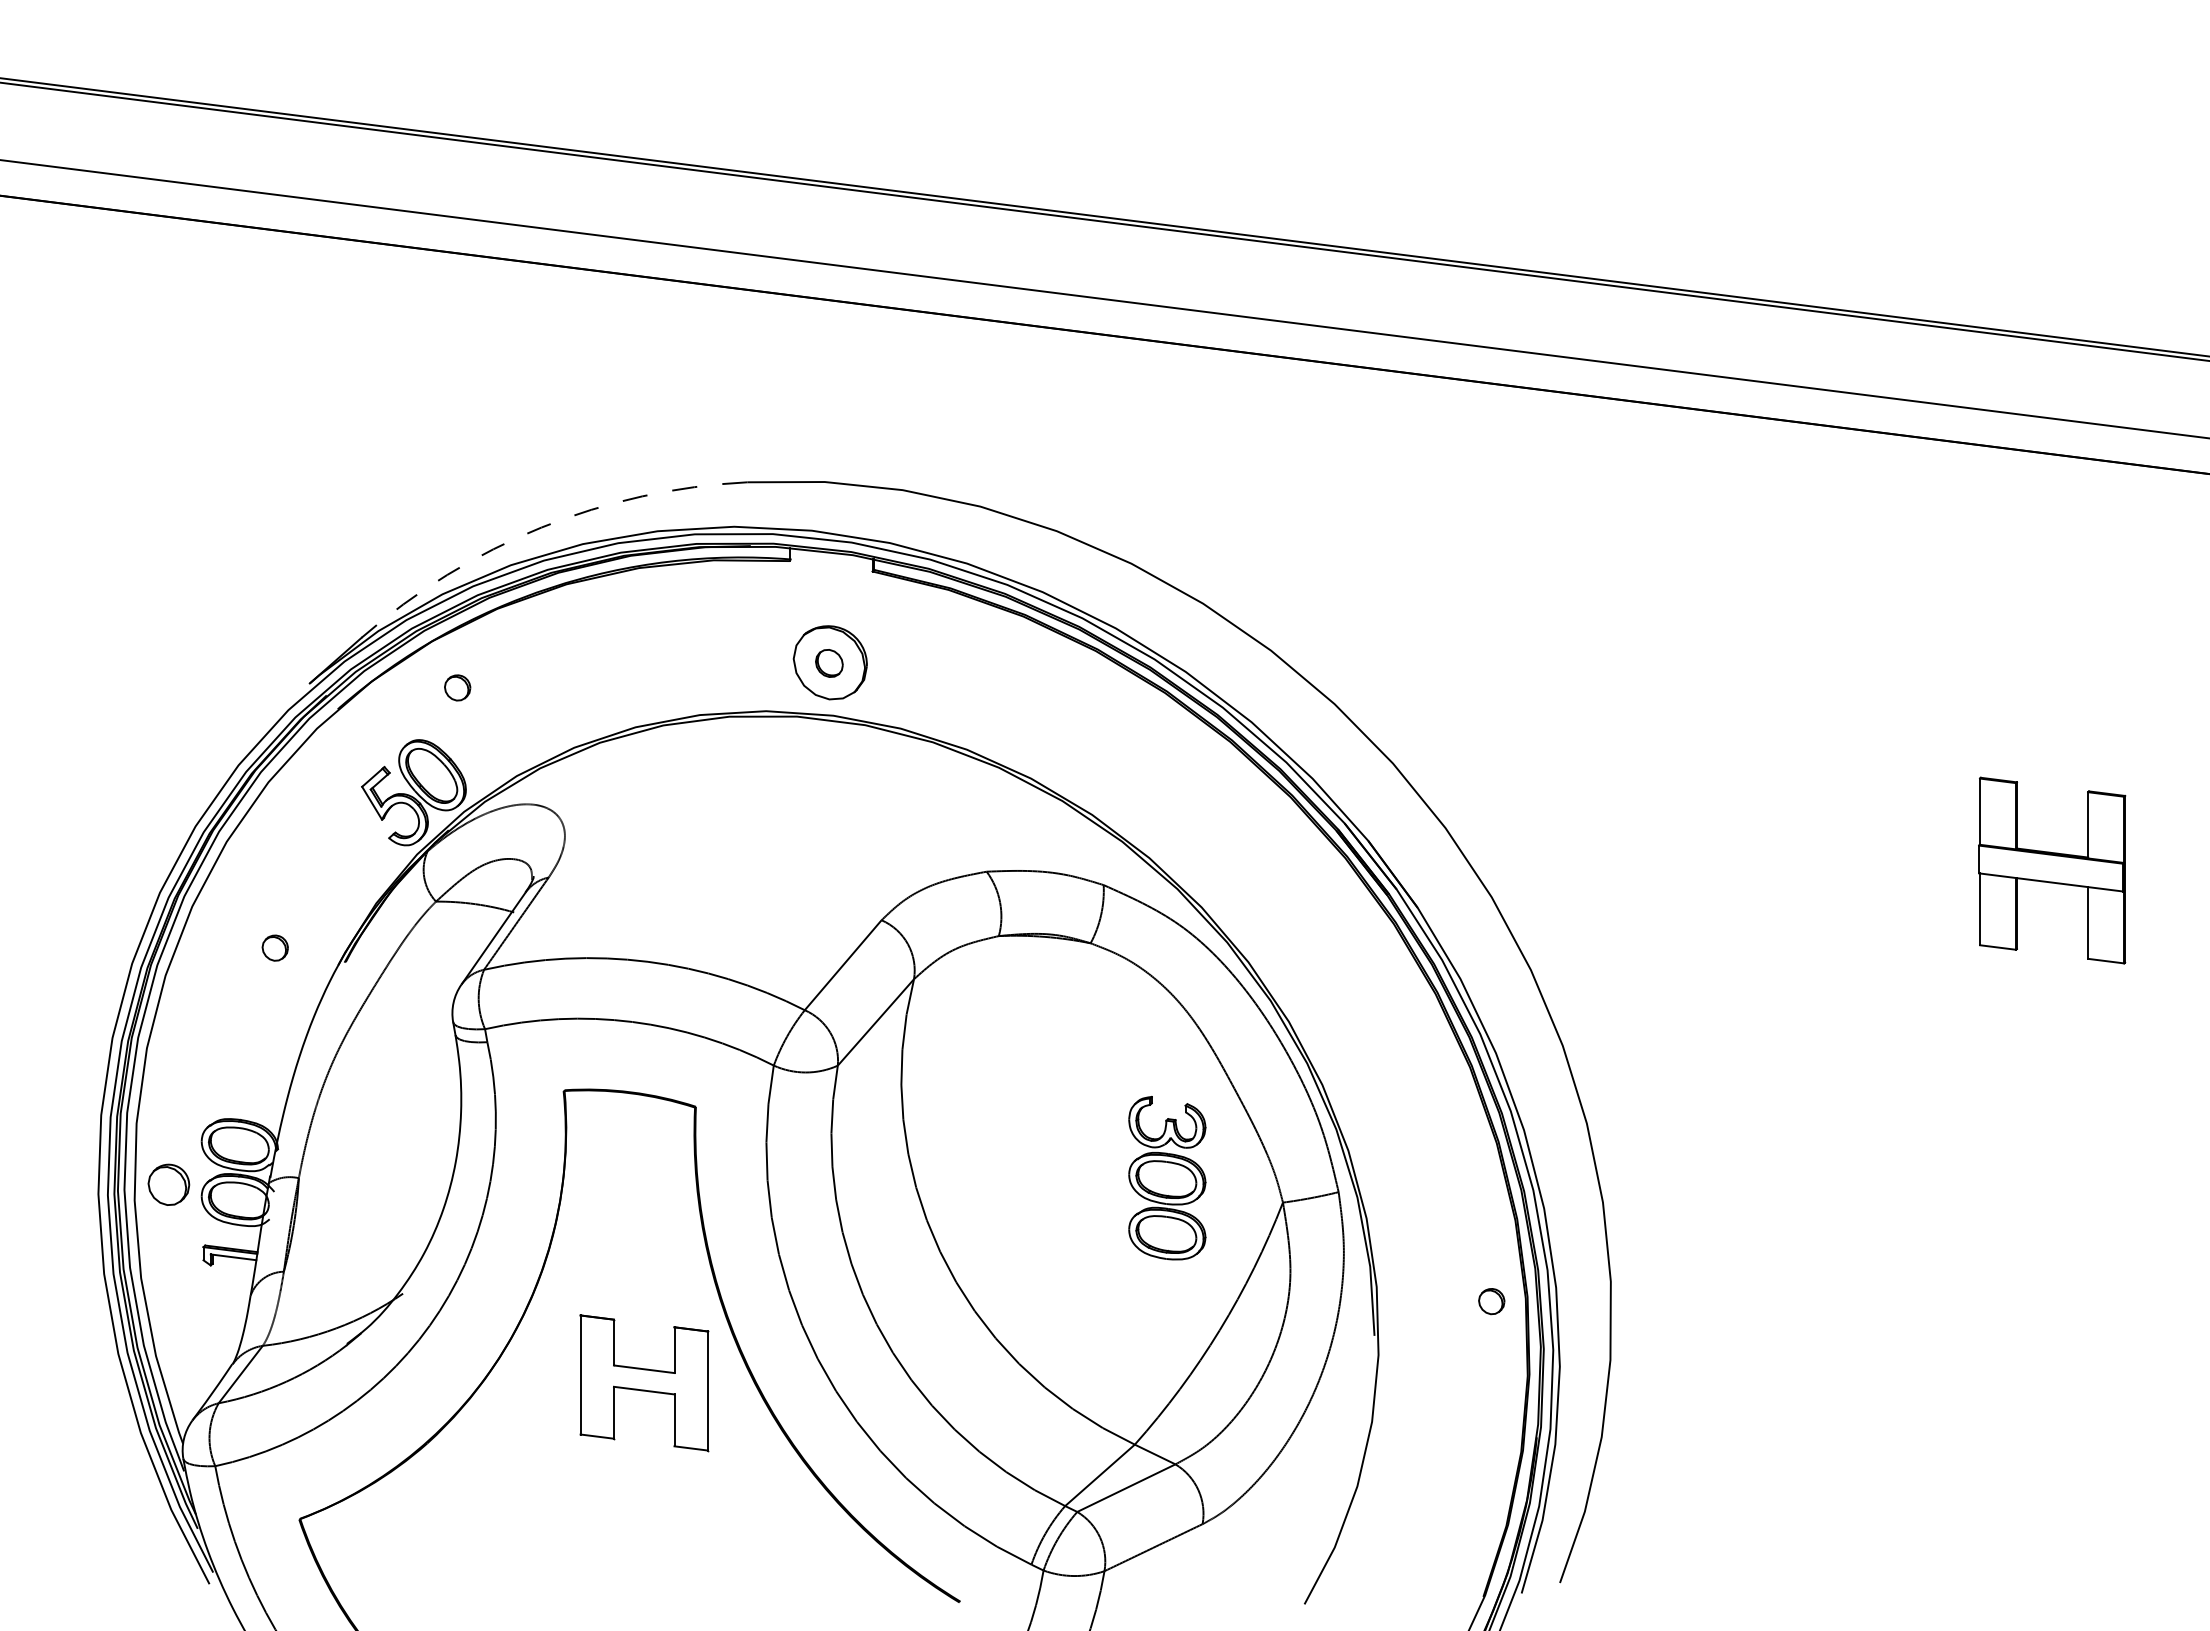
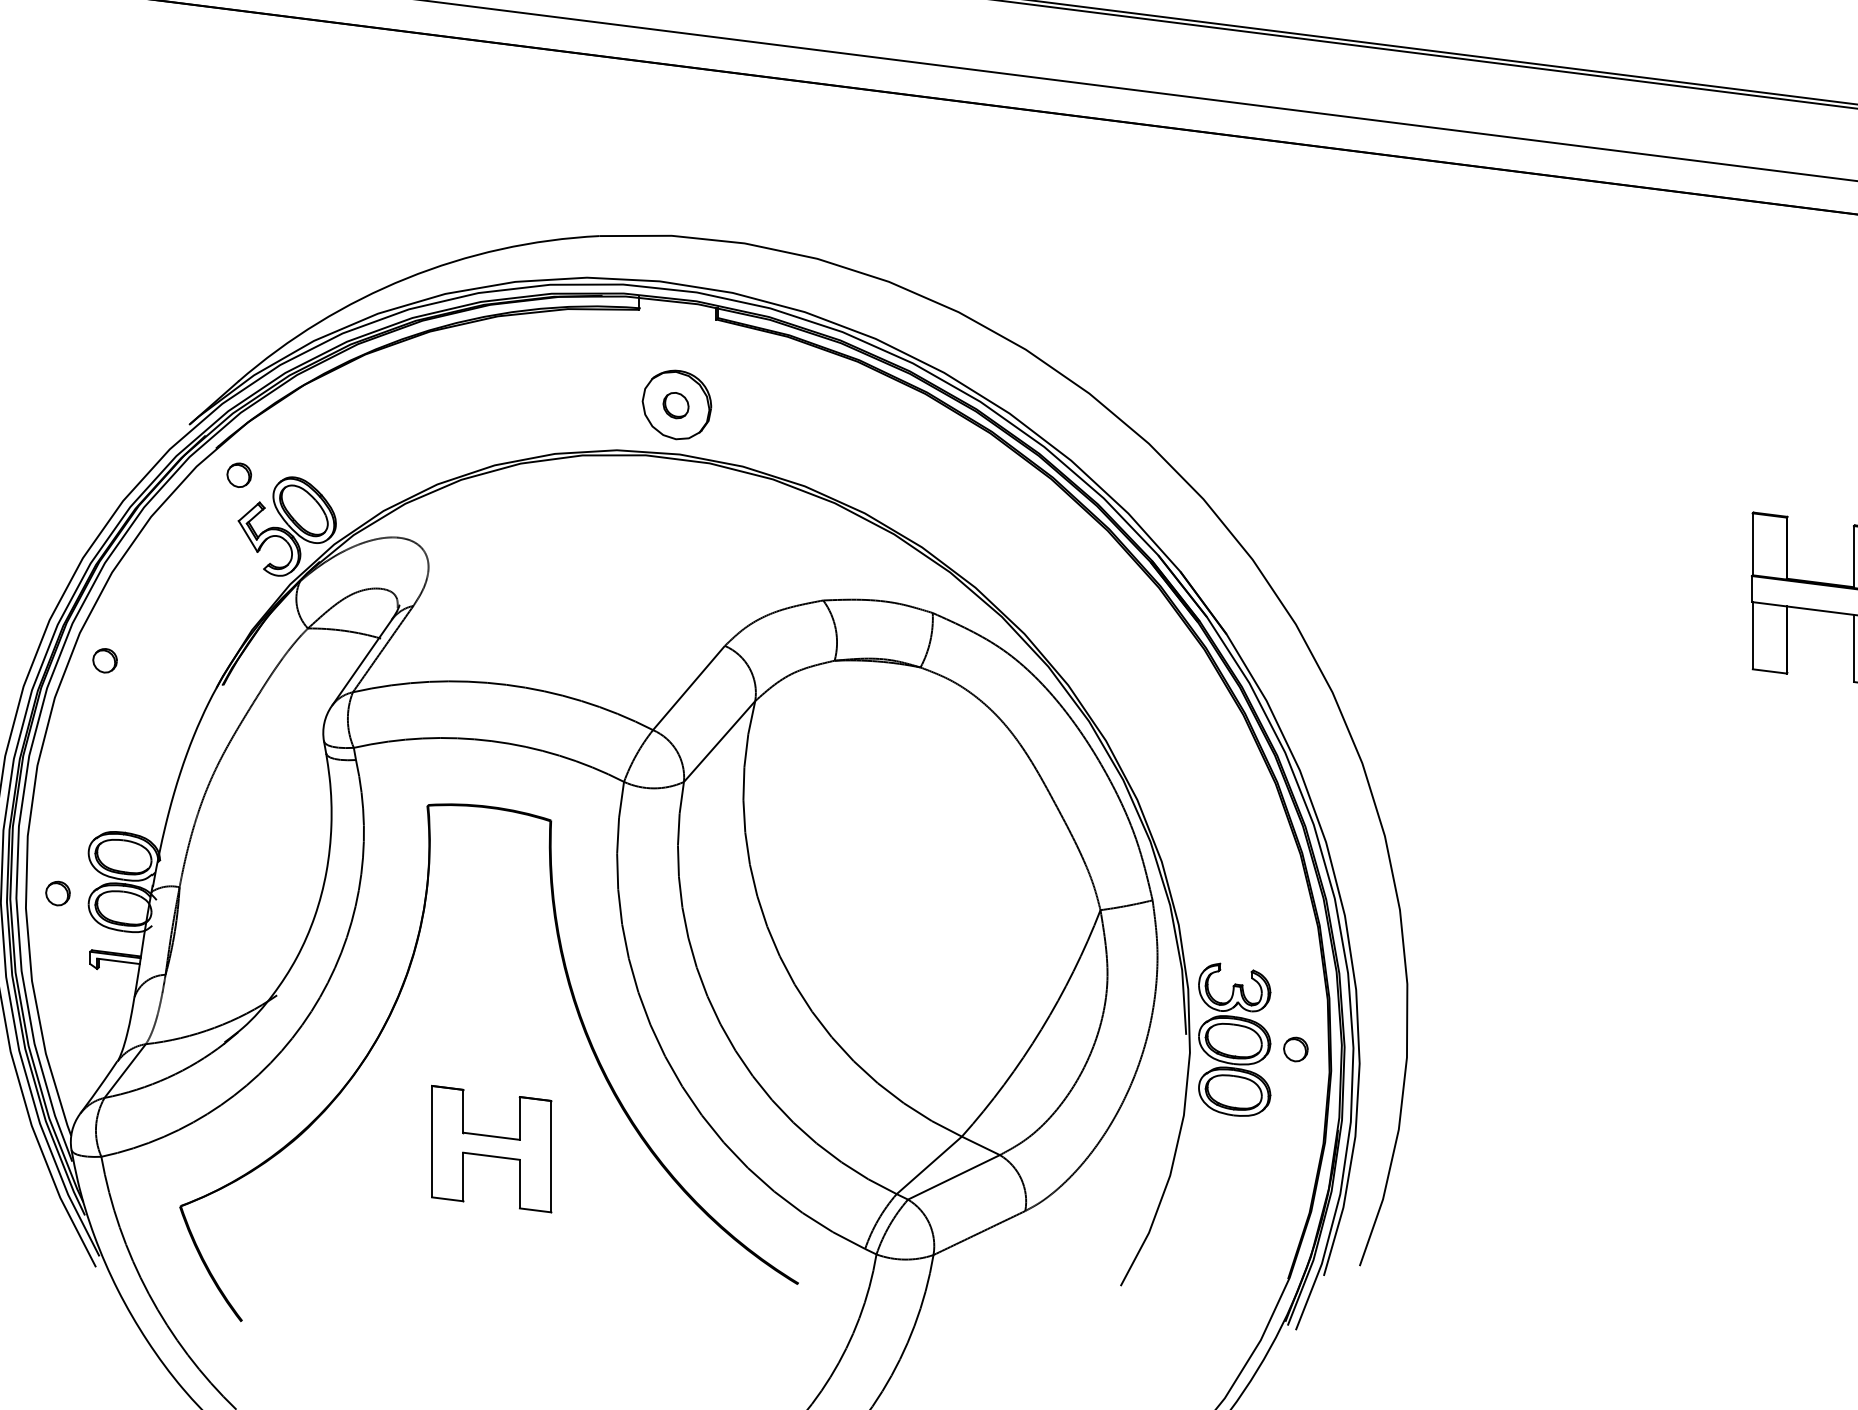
arc: (541, 527) -> (406, 278), dashed -> solid
part: (457, 687) -> (239, 474), moved
part: (274, 947) -> (104, 660), moved
part: (1167, 1178) -> (1234, 1040), moved
part: (168, 1184) -> (57, 893), size x0.62
part: (1491, 1301) -> (1295, 1049), moved
part: (644, 1383) -> (491, 1149), moved

